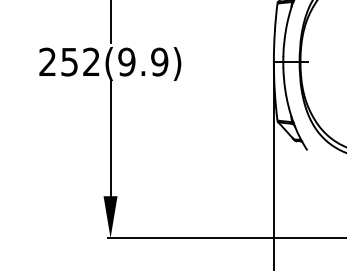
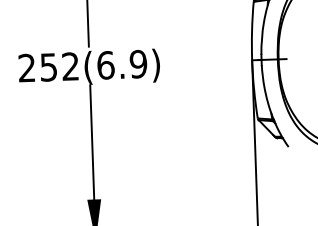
text: (126, 61) -> (105, 64), 252(9.9) -> 252(6.9)

